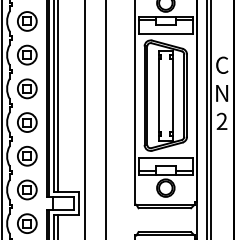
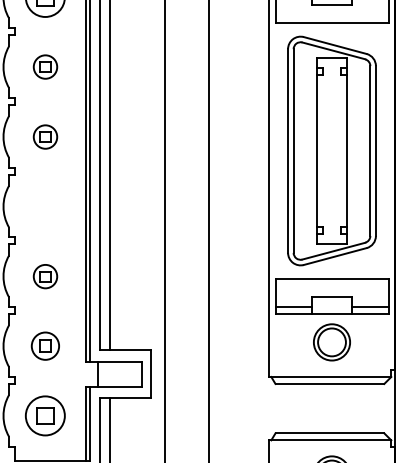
part: (27, 54) -> (45, 65), size x0.6
part: (27, 88) -> (45, 136), size x0.6
part: (27, 122) -> (45, 206), removed
part: (27, 156) -> (45, 276), size x0.6
part: (27, 189) -> (45, 345), size x0.7

